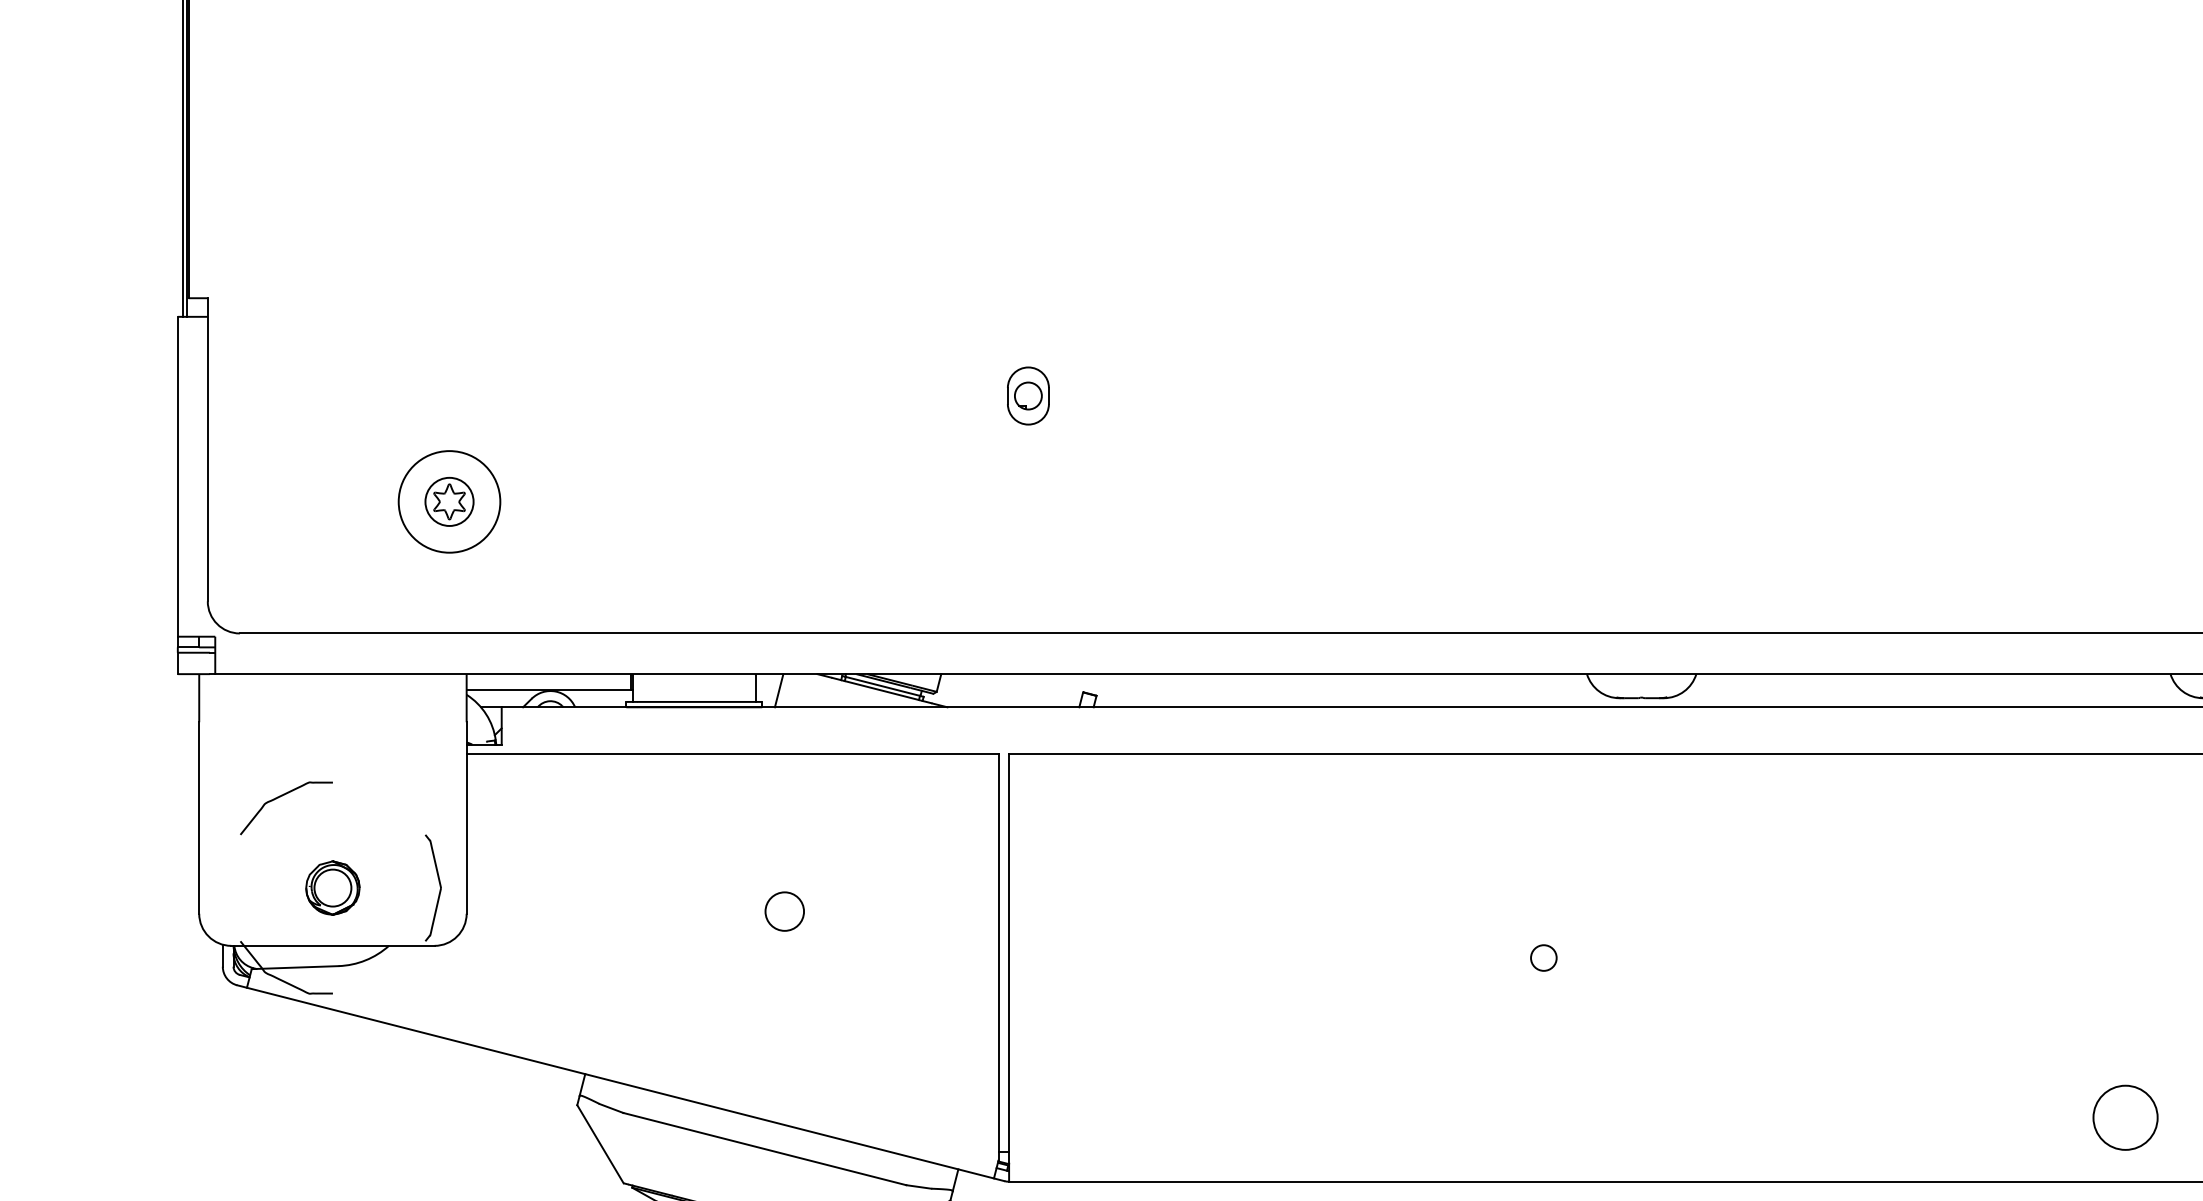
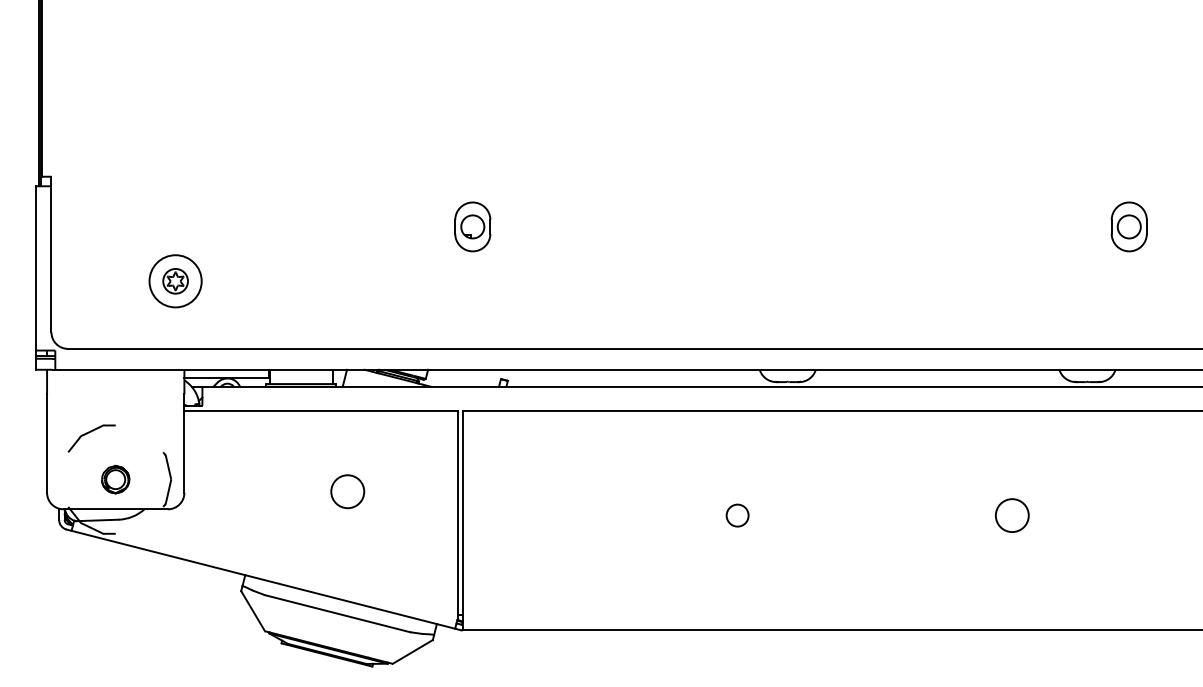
part: (1027, 395) -> (472, 226), size x1.67
circle: (784, 911) -> (347, 491), size x1.67
circle: (1543, 957) -> (737, 515), size x1.67
circle: (2125, 1117) -> (1012, 515), moved

